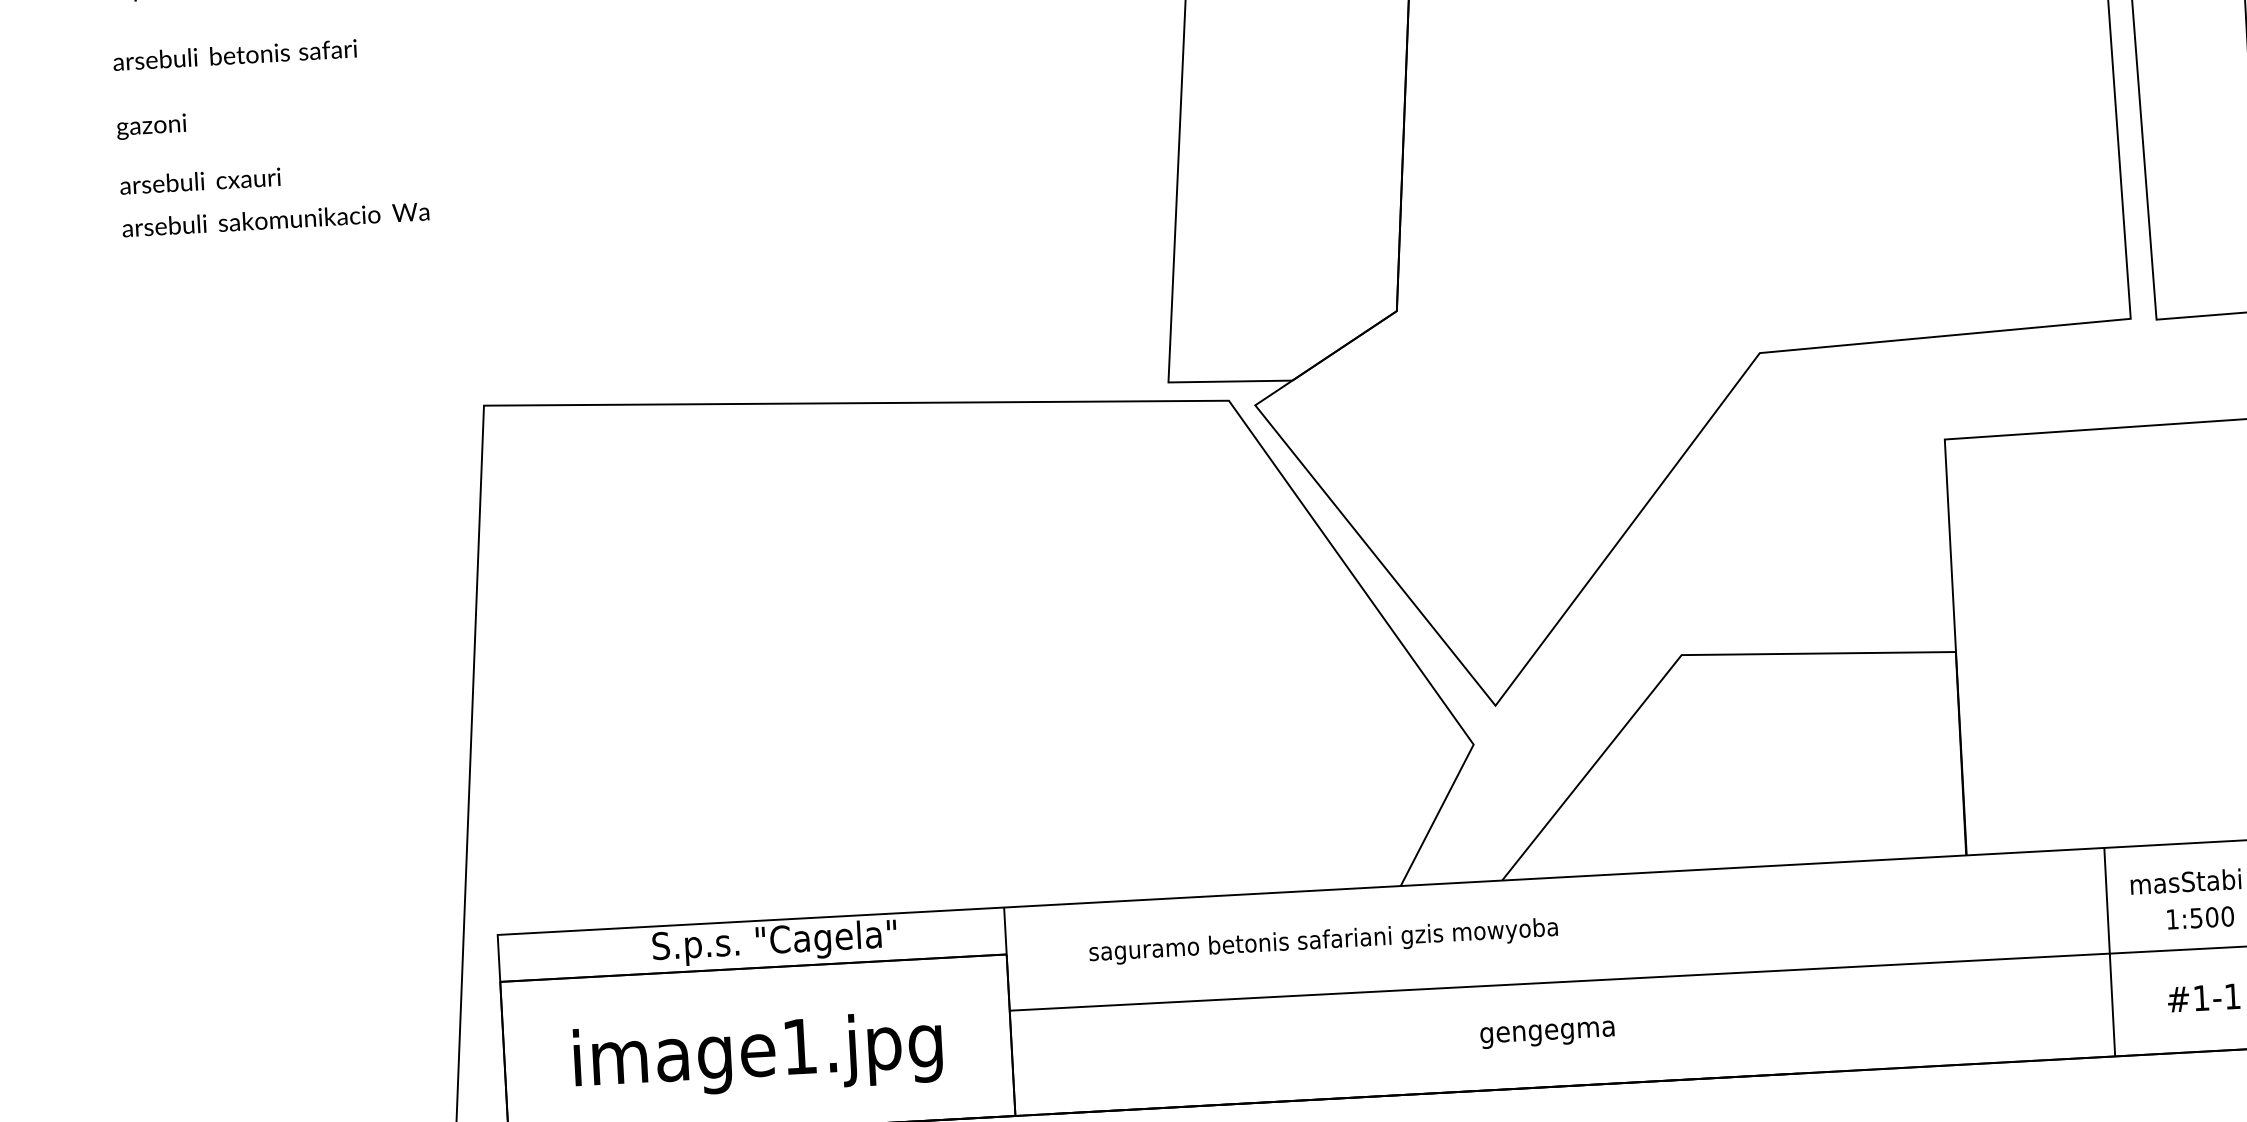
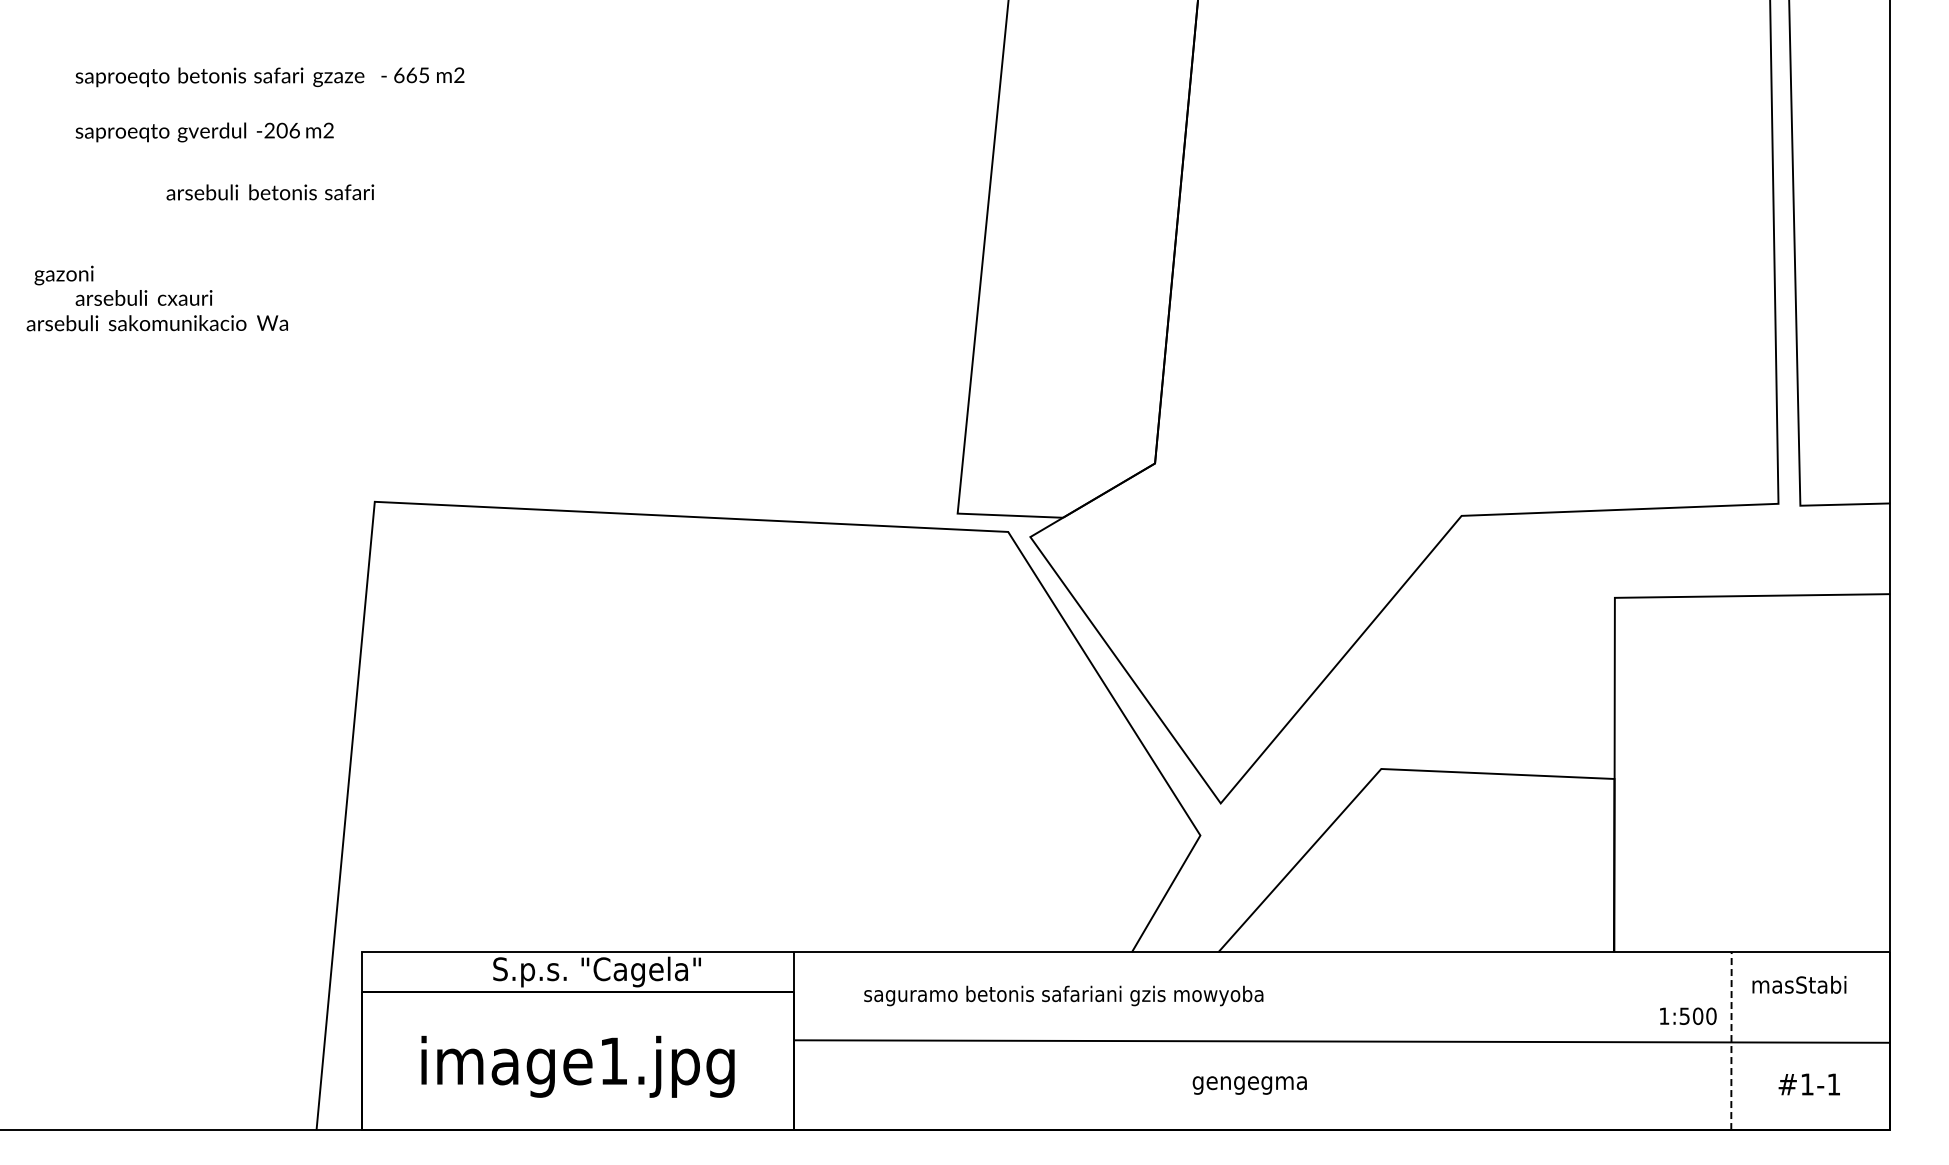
text: (235, 55) -> (270, 192), moved
text: (150, 126) -> (63, 275), moved
text: (274, 220) -> (156, 323), moved
text: (2200, 918) -> (1688, 1016), moved
line: (2109, 951) -> (1731, 1040), solid -> dashed

